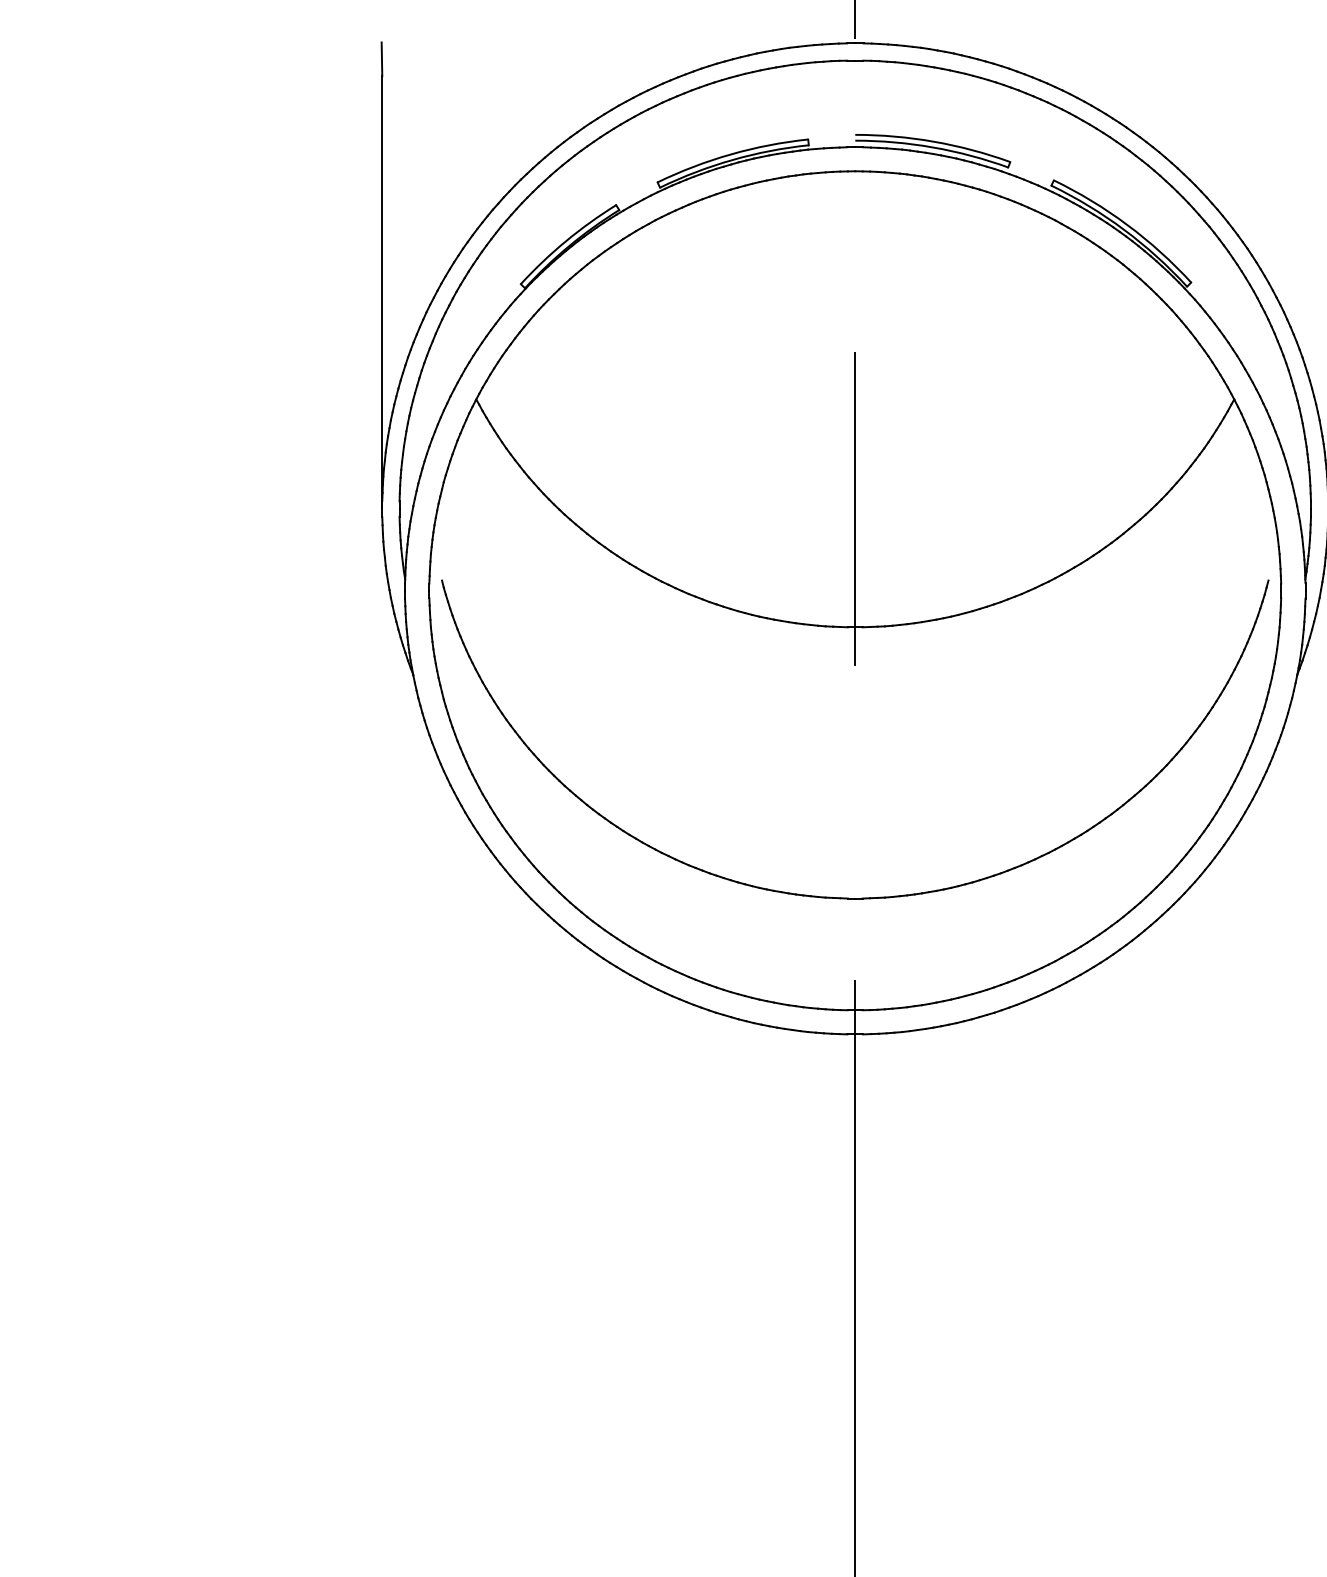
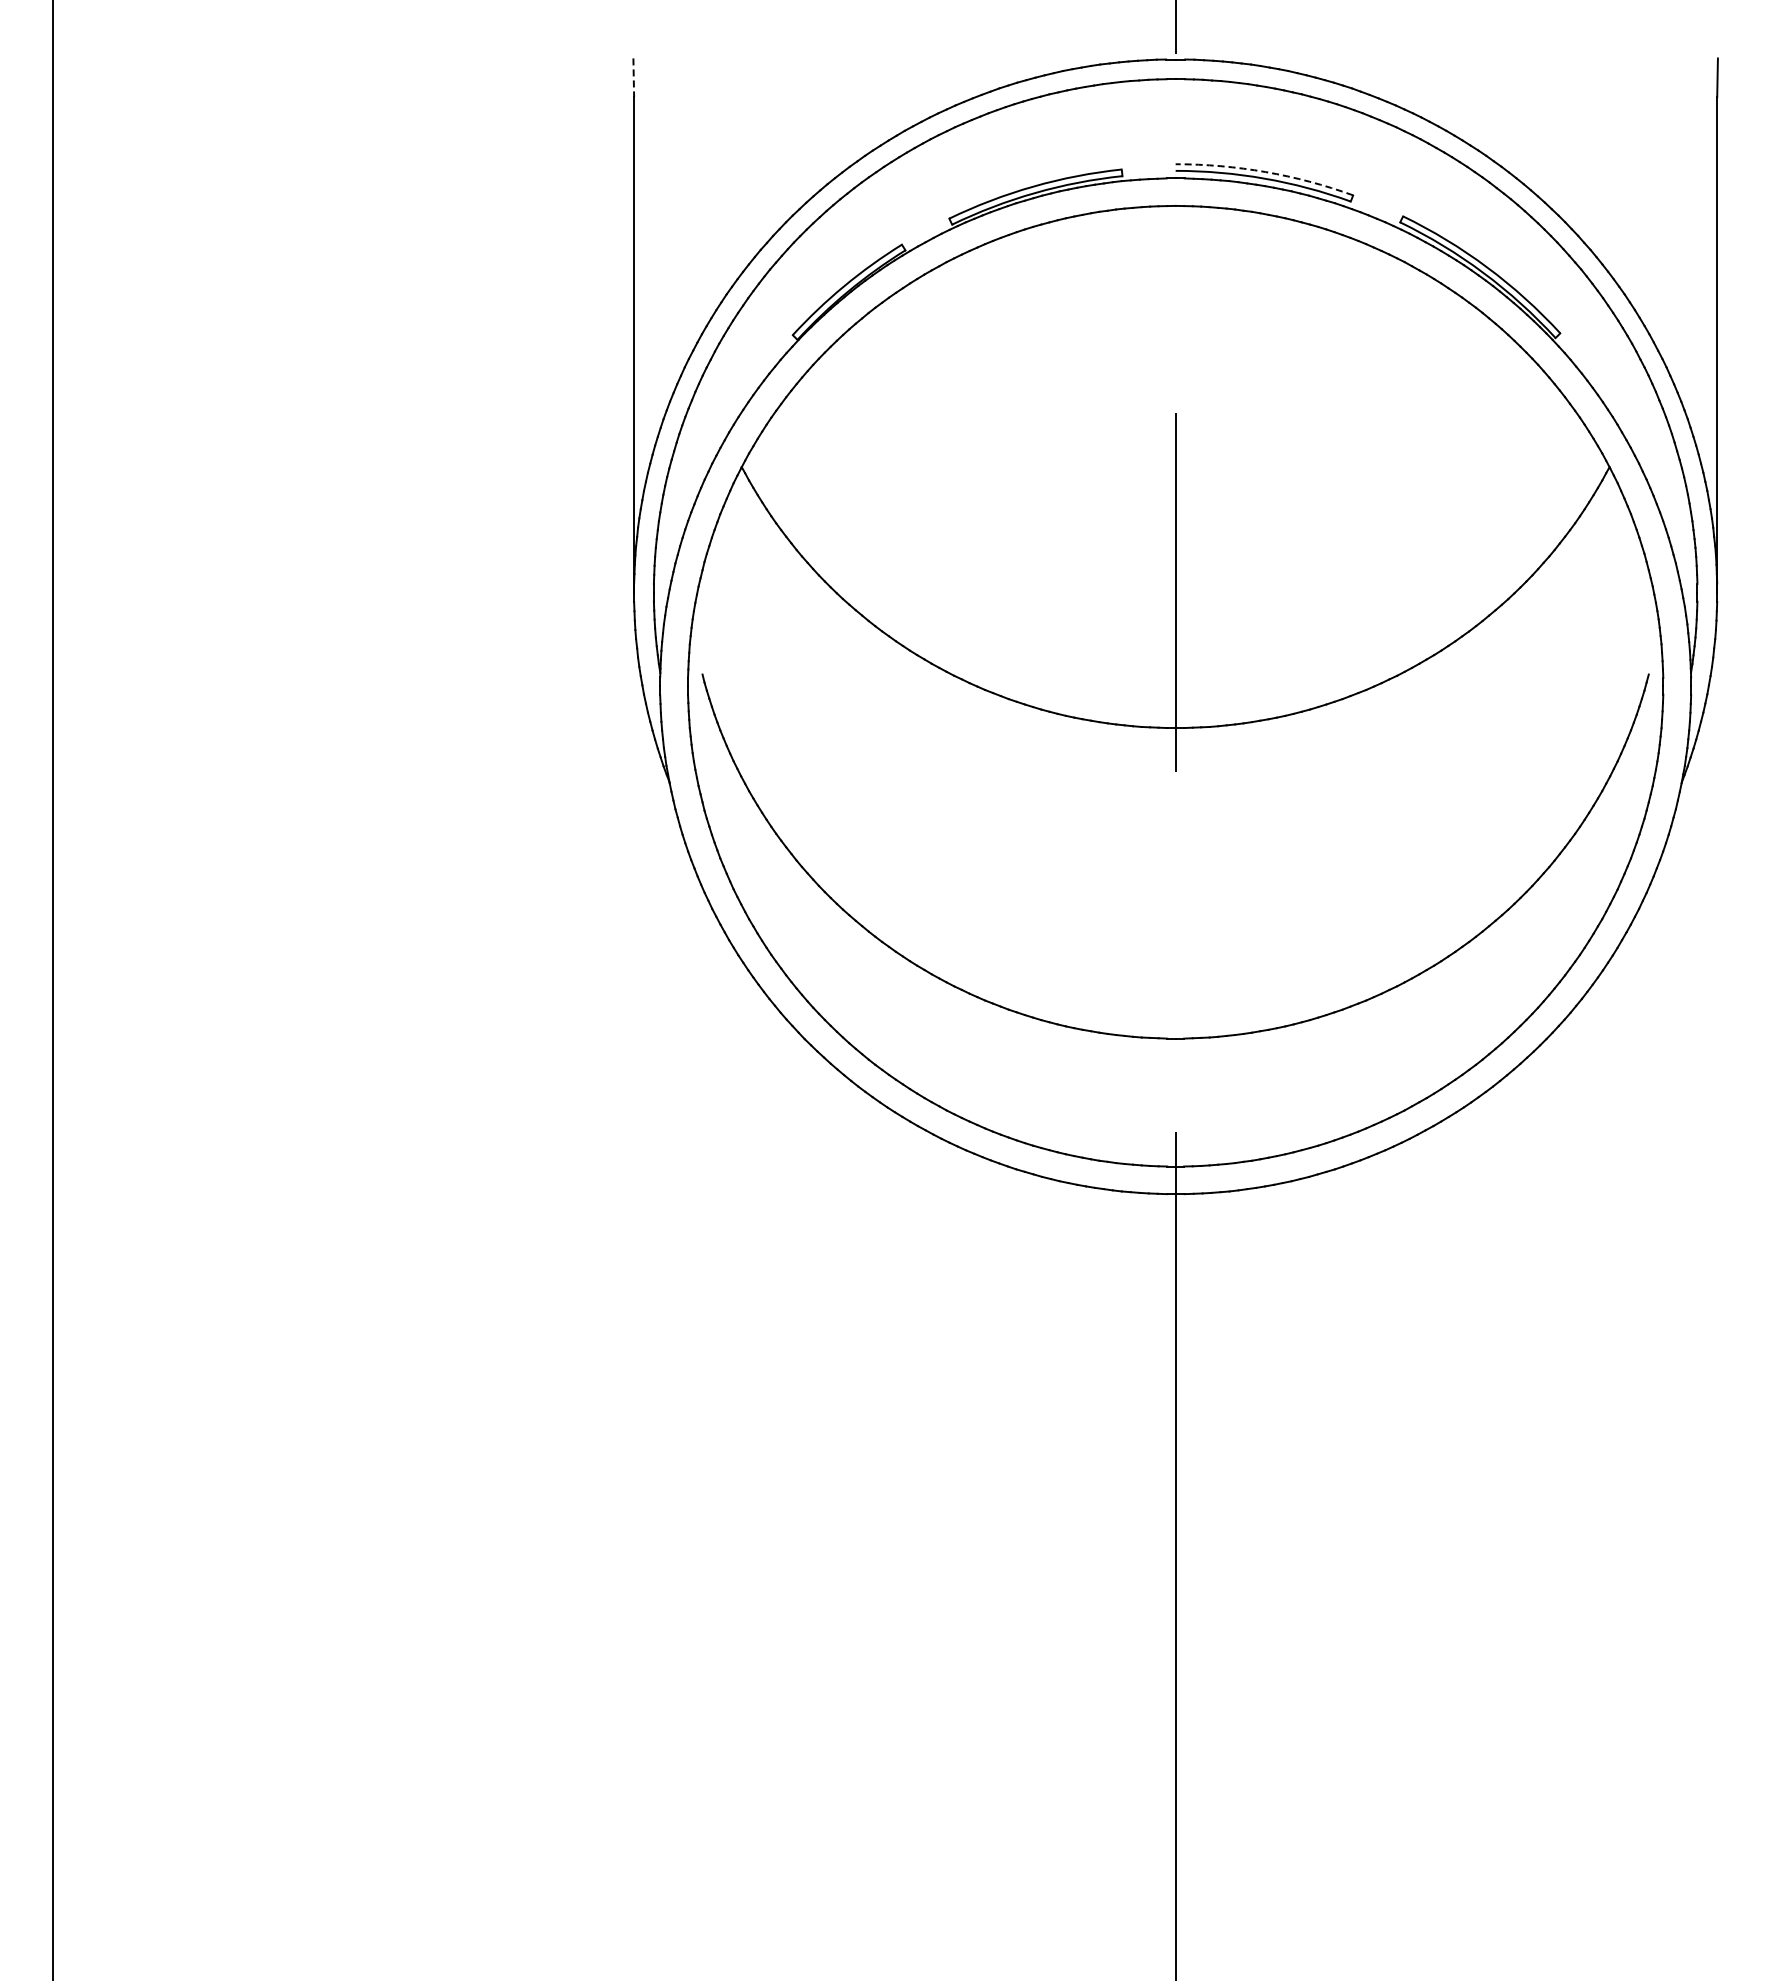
line: (381, 59) -> (633, 78), solid -> dashed
arc: (933, 142) -> (1265, 172), solid -> dashed

